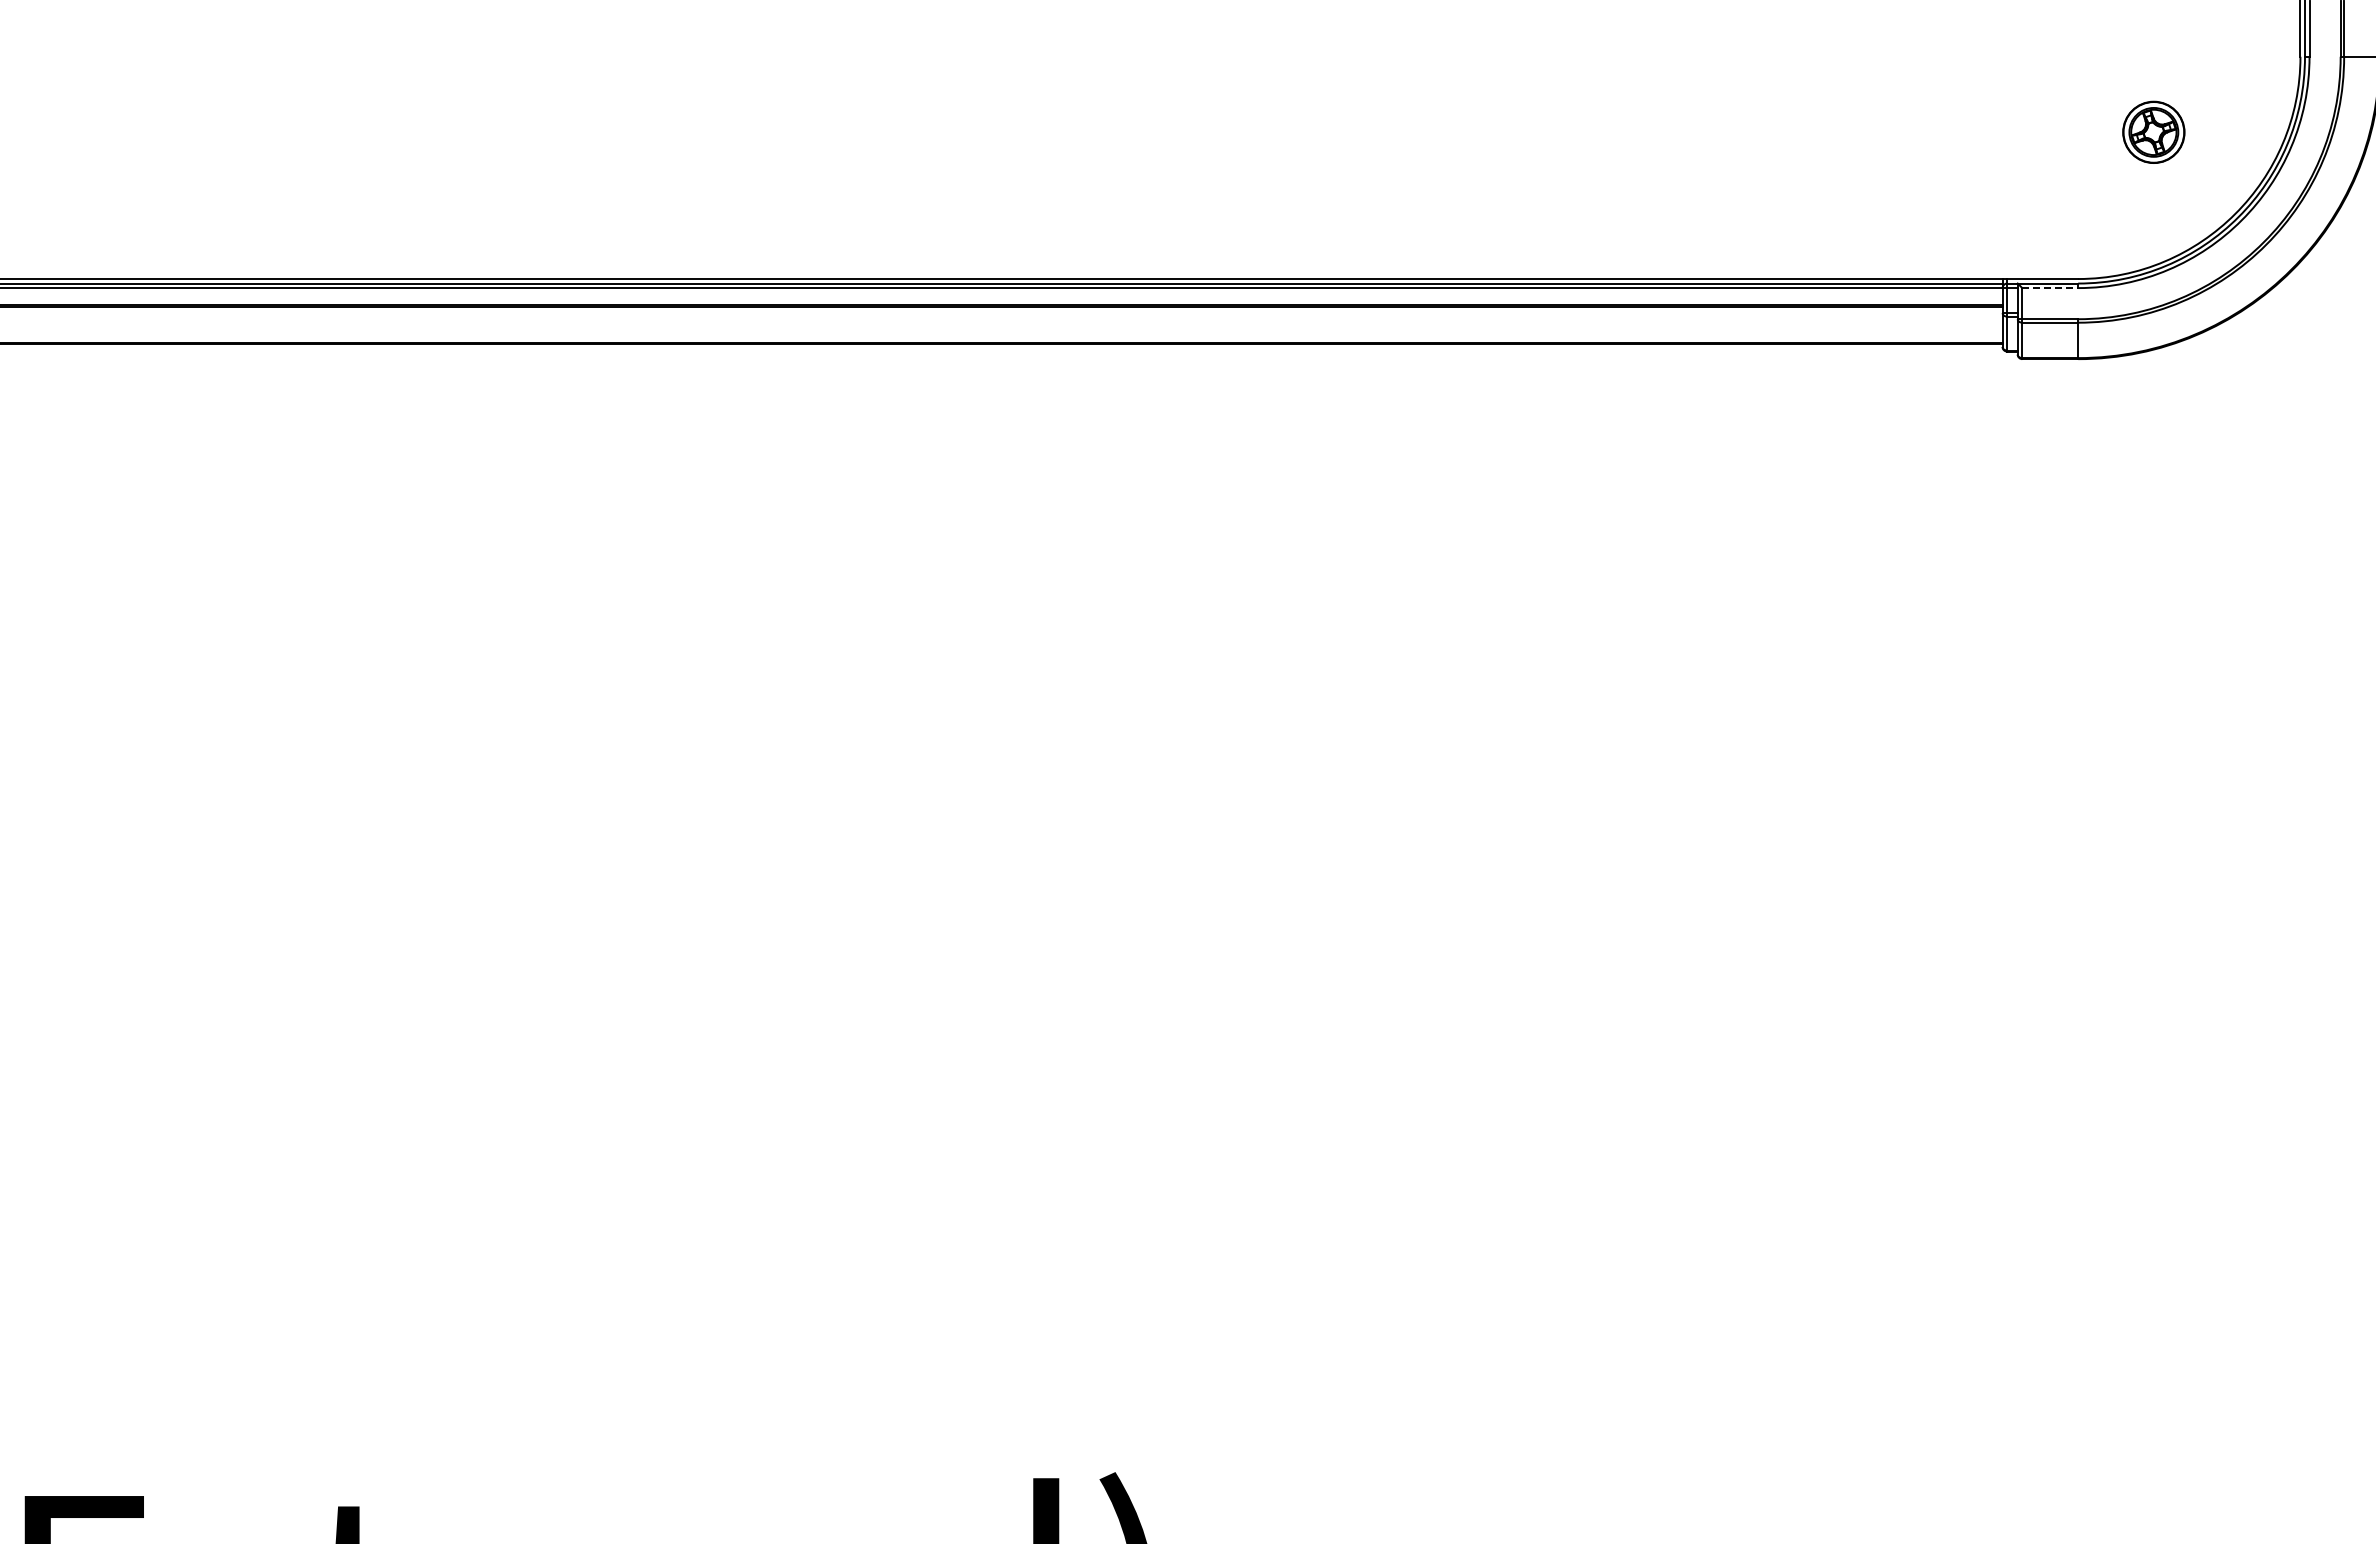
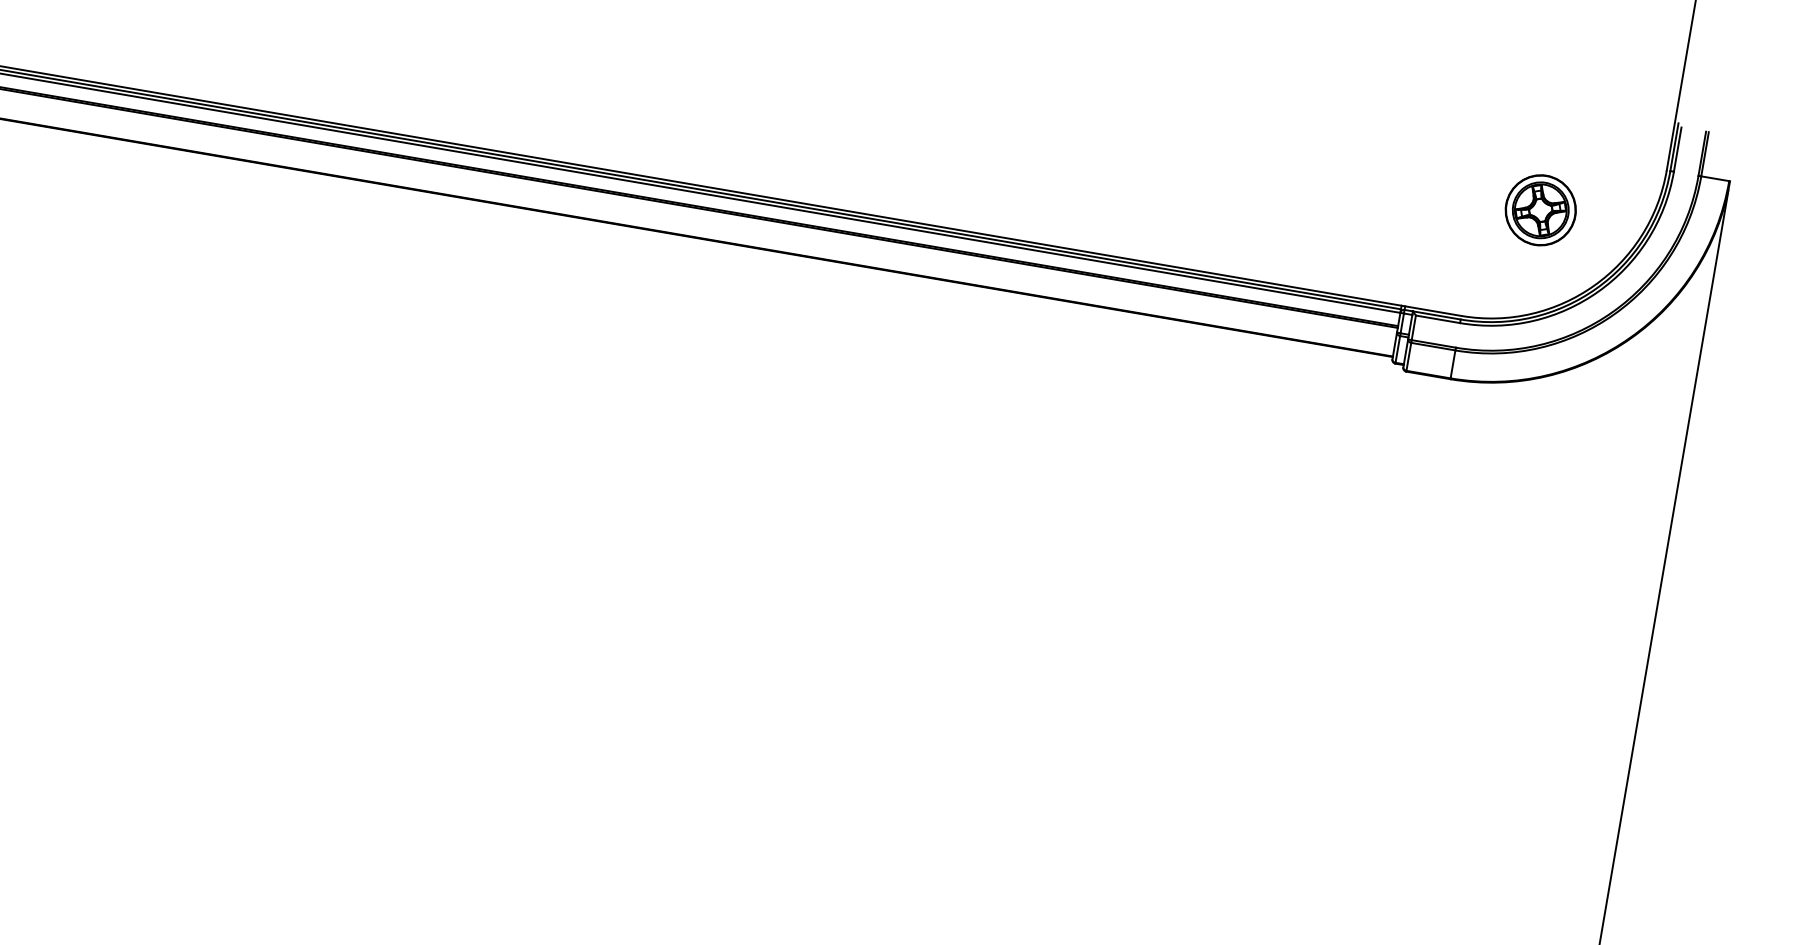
part: (2153, 132) -> (1540, 210), size x1.43
line: (2050, 288) -> (1438, 319), dashed -> solid

